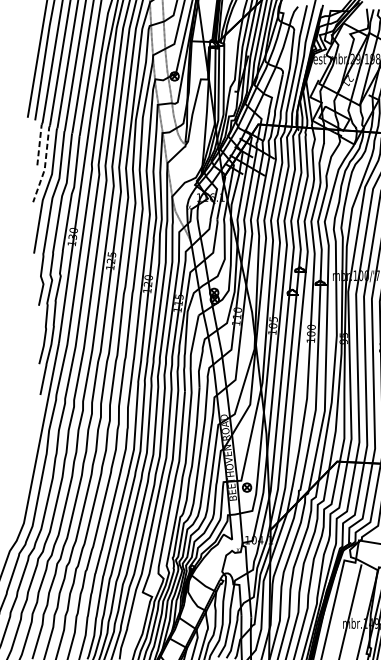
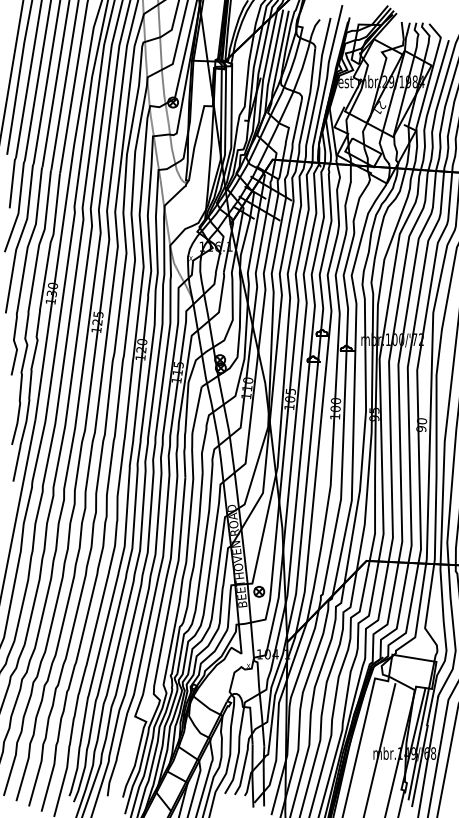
line: (39, 143) -> (12, 182), dashed -> solid
line: (45, 164) -> (19, 207), dashed -> solid

